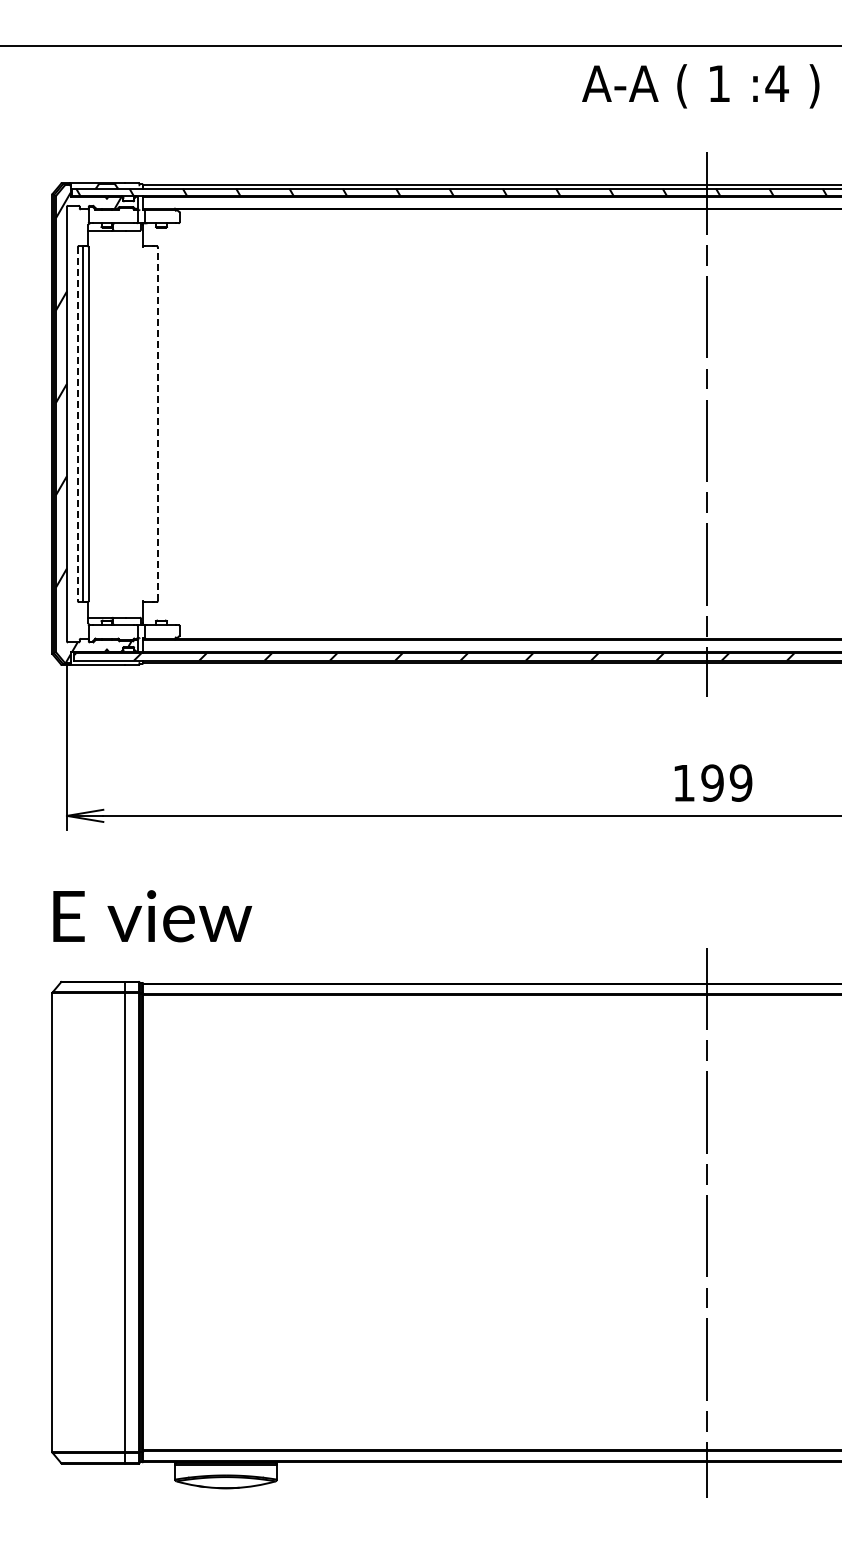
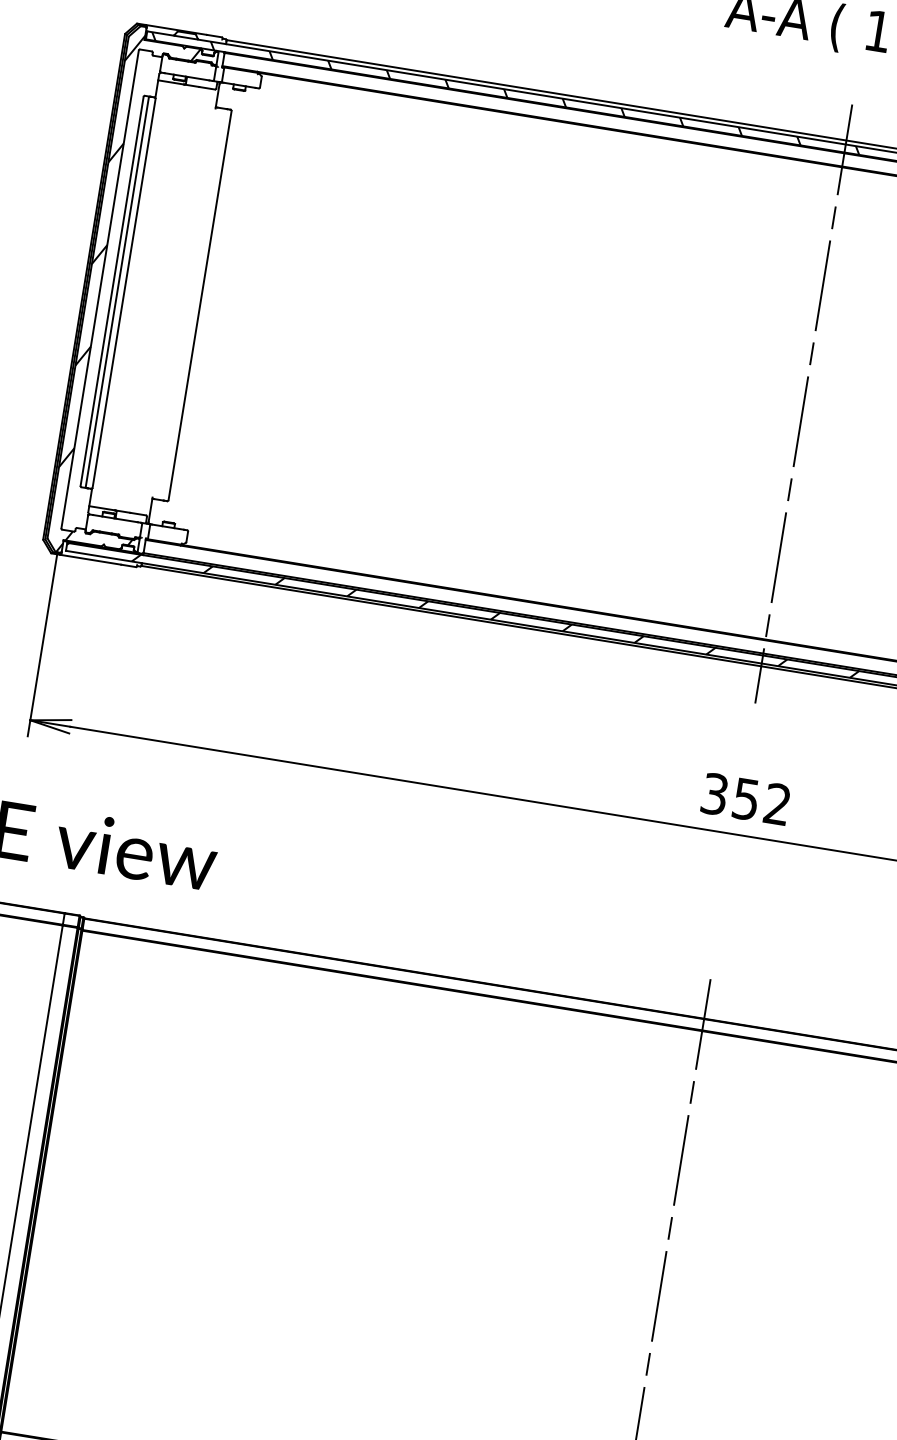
line: (77, 424) -> (111, 291), dashed -> solid
line: (157, 424) -> (199, 305), dashed -> solid
text: (712, 782) -> (746, 798), 199 -> 352

